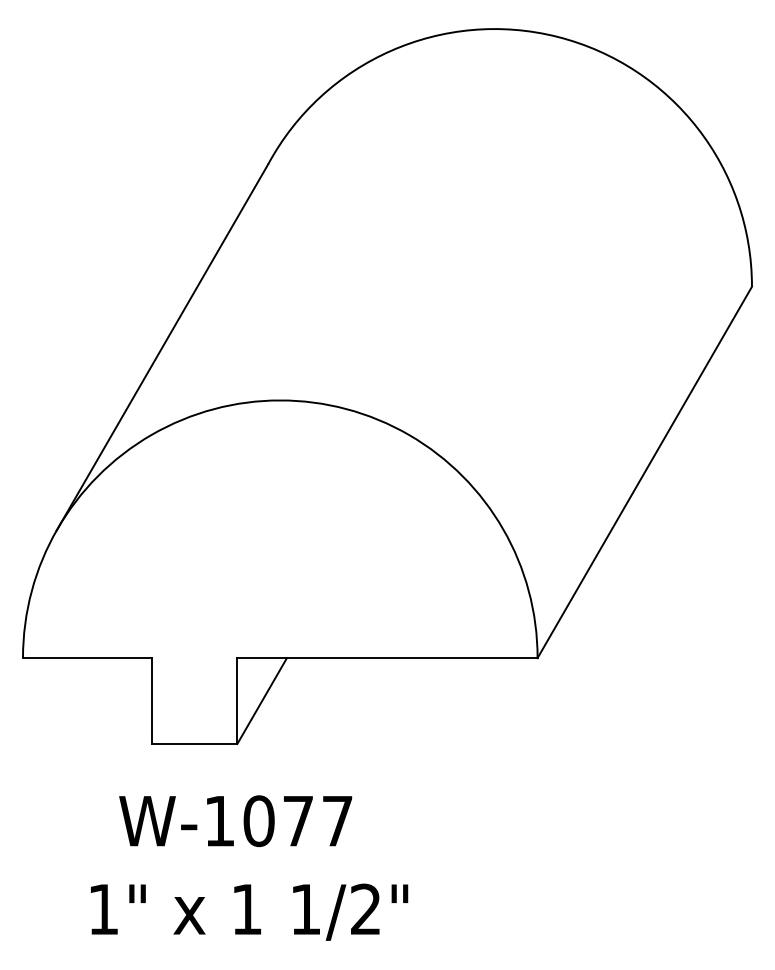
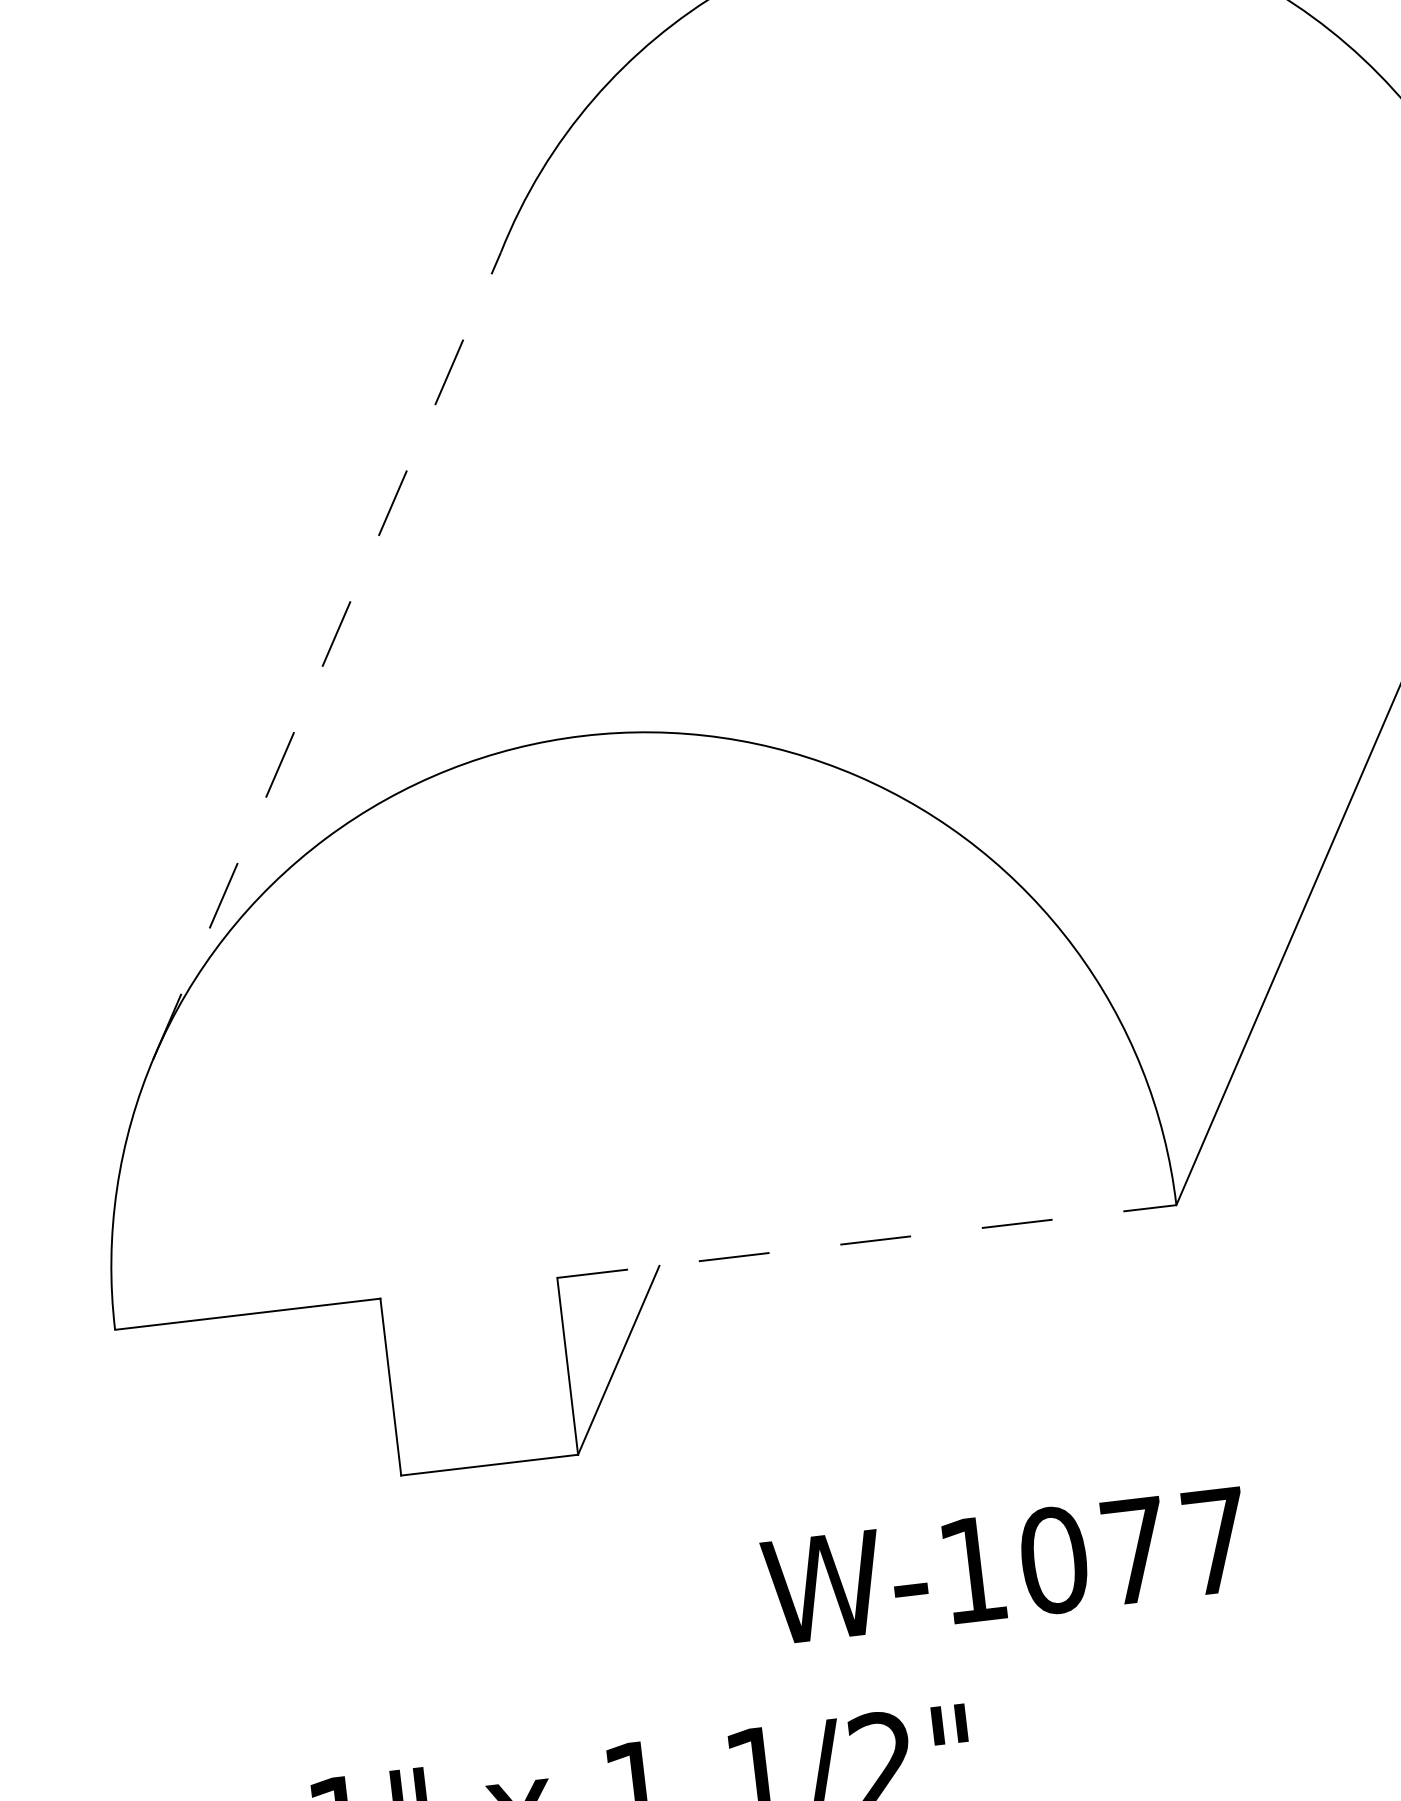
line: (162, 347) -> (327, 655), solid -> dashed
line: (387, 658) -> (866, 1242), solid -> dashed
text: (235, 821) -> (1005, 1566), moved

